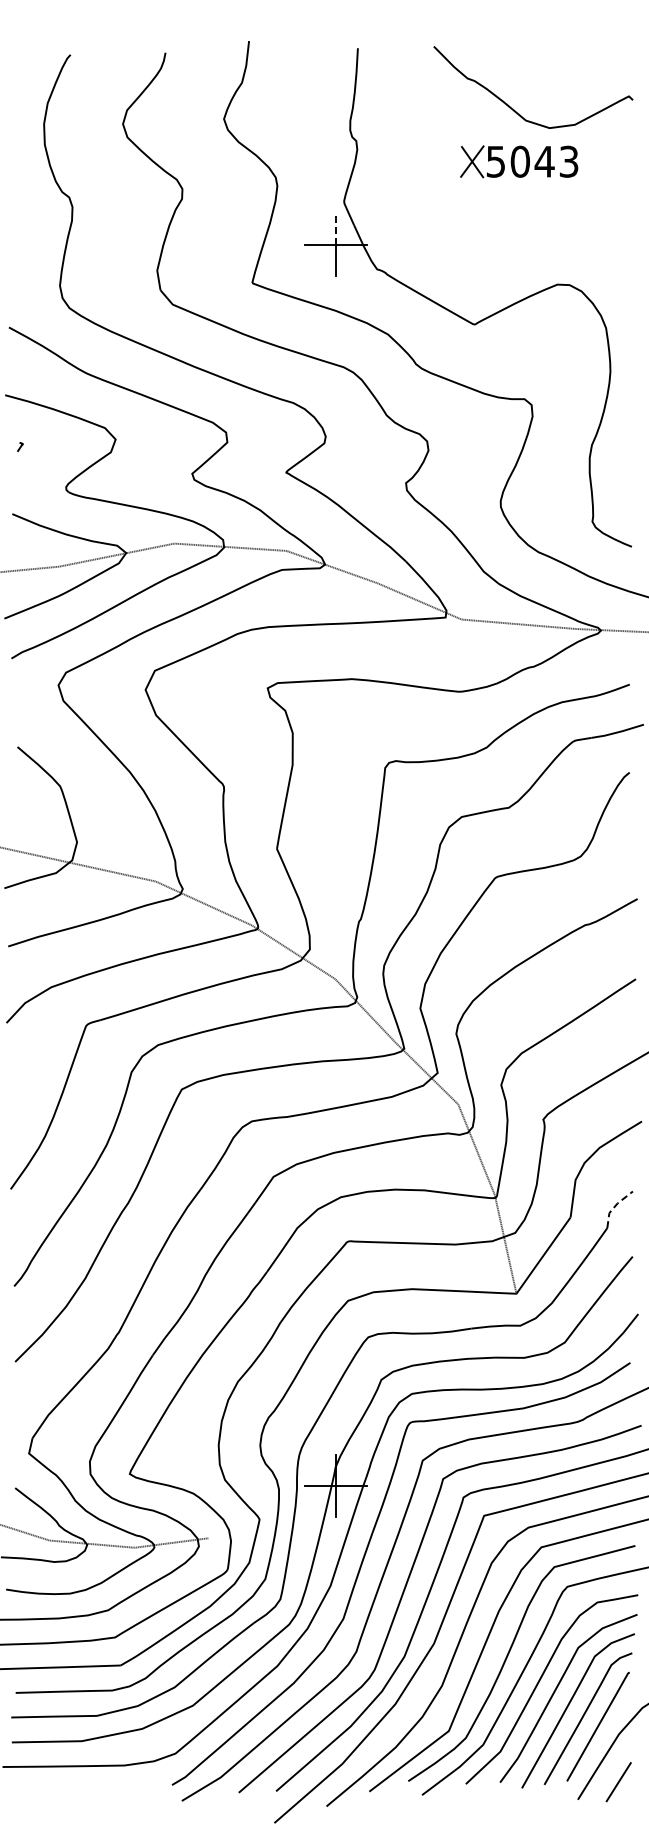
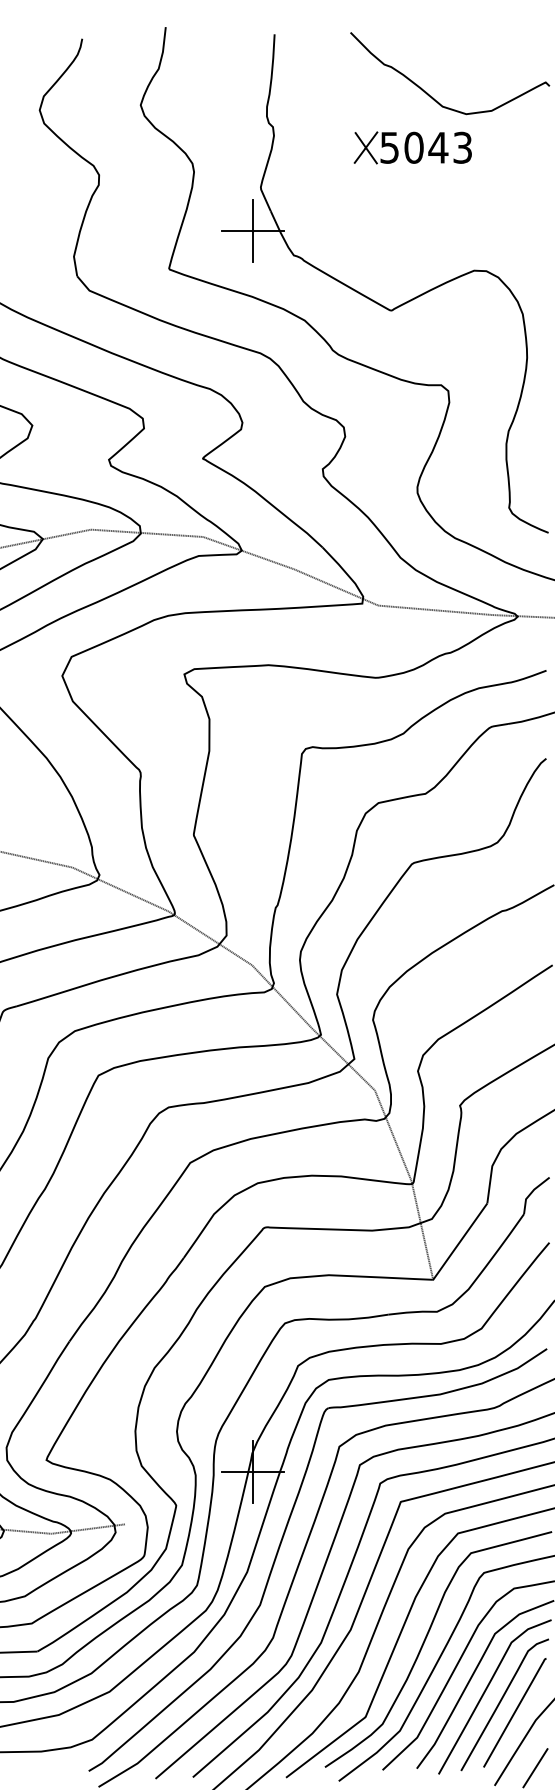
part: (519, 161) -> (413, 147), moved
line: (336, 229) -> (253, 215), dashed -> solid
line: (615, 1206) -> (532, 1192), dashed -> solid

